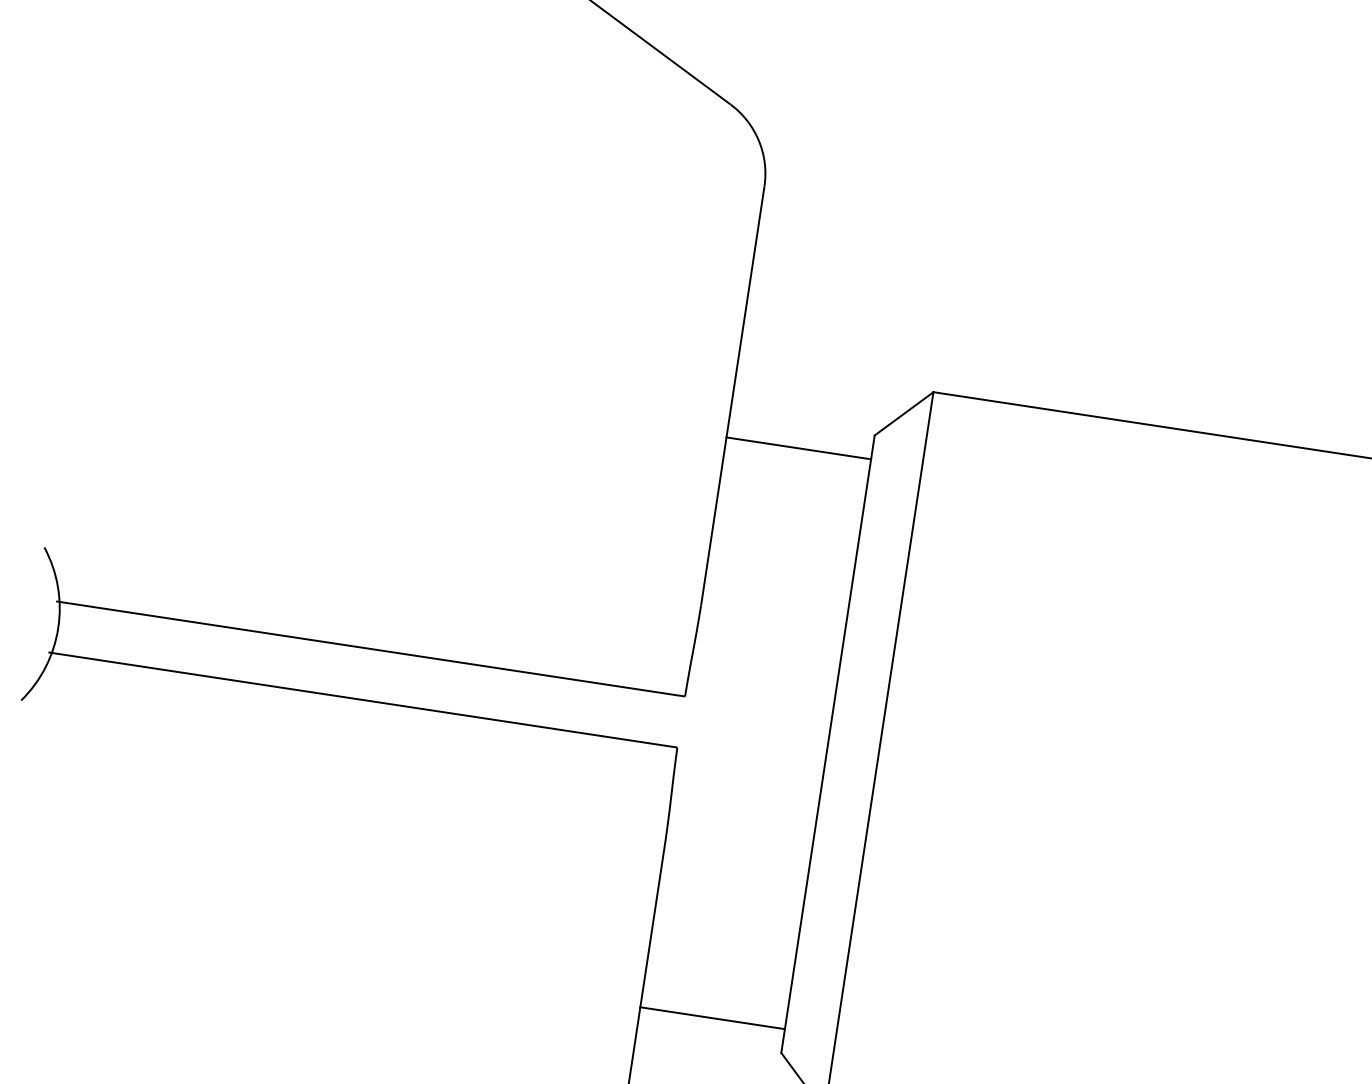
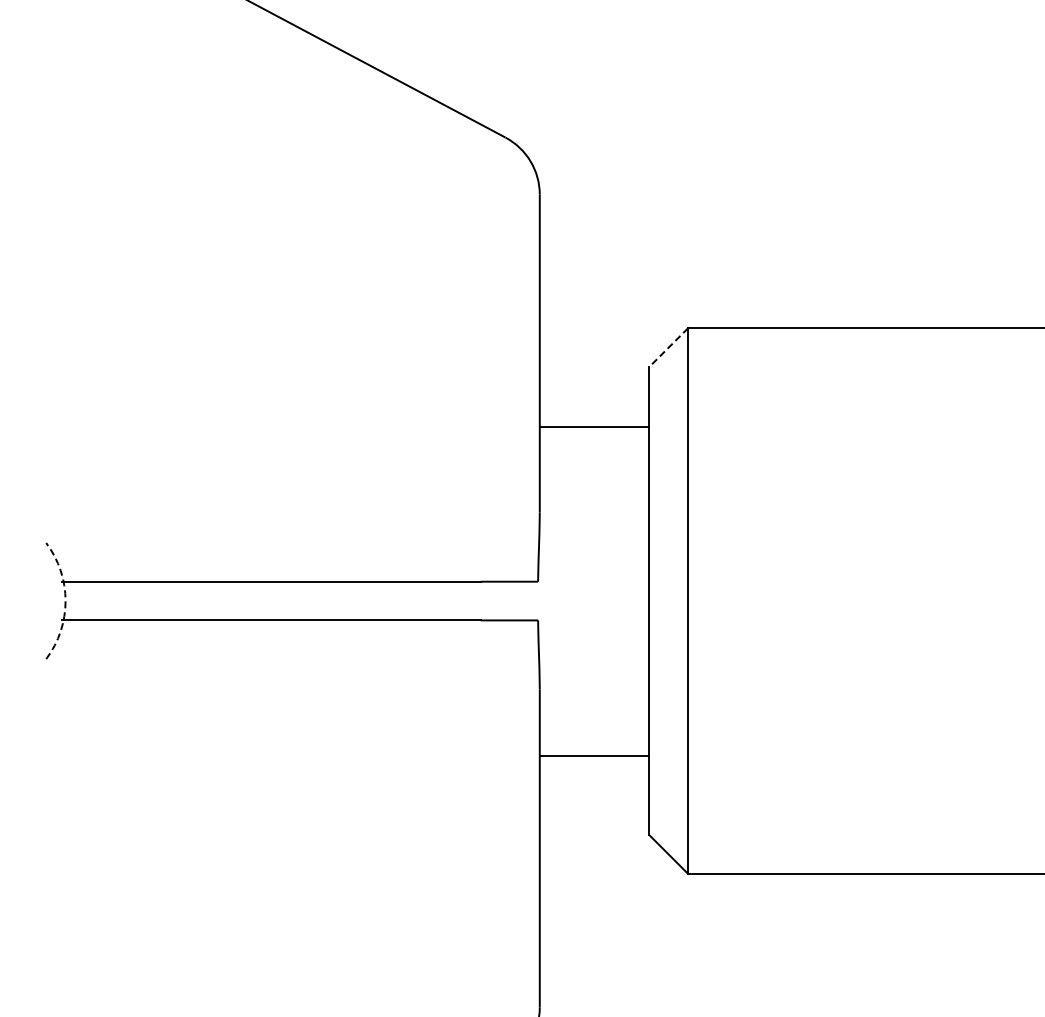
line: (903, 413) -> (668, 347), solid -> dashed
line: (798, 447) -> (594, 426), moved
arc: (58, 628) -> (65, 601), solid -> dashed
line: (712, 1018) -> (594, 756), moved

